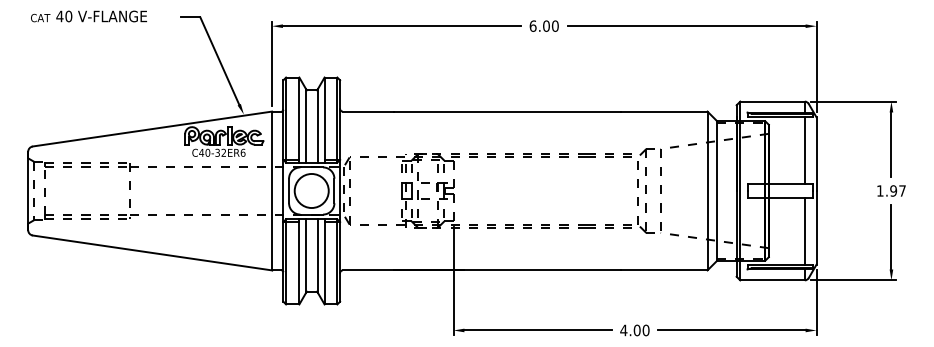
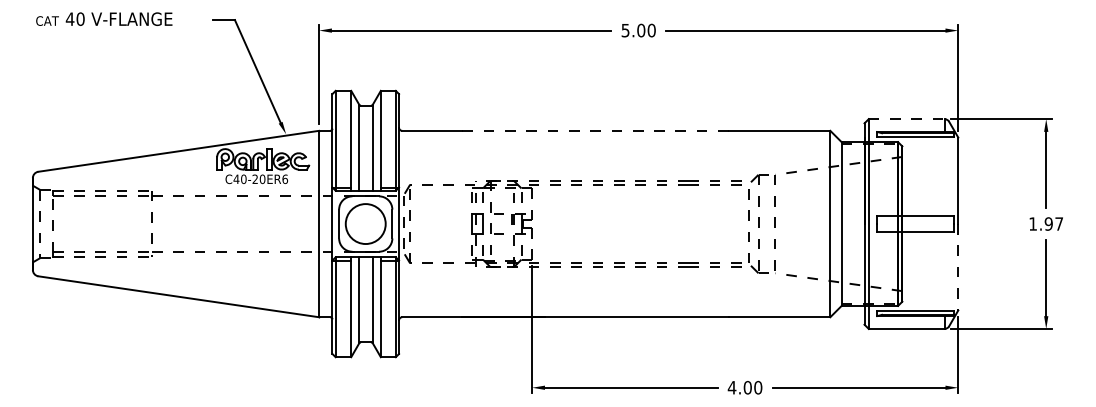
text: (533, 26) -> (625, 30), 6.00 -> 5.00
line: (772, 101) -> (906, 119), solid -> dashed
line: (508, 111) -> (596, 130), solid -> dashed
line: (804, 150) -> (944, 176), removed
text: (220, 153) -> (258, 179), C40-32ER6 -> C40-20ER6
line: (816, 228) -> (958, 267), solid -> dashed
line: (804, 231) -> (944, 271), removed

